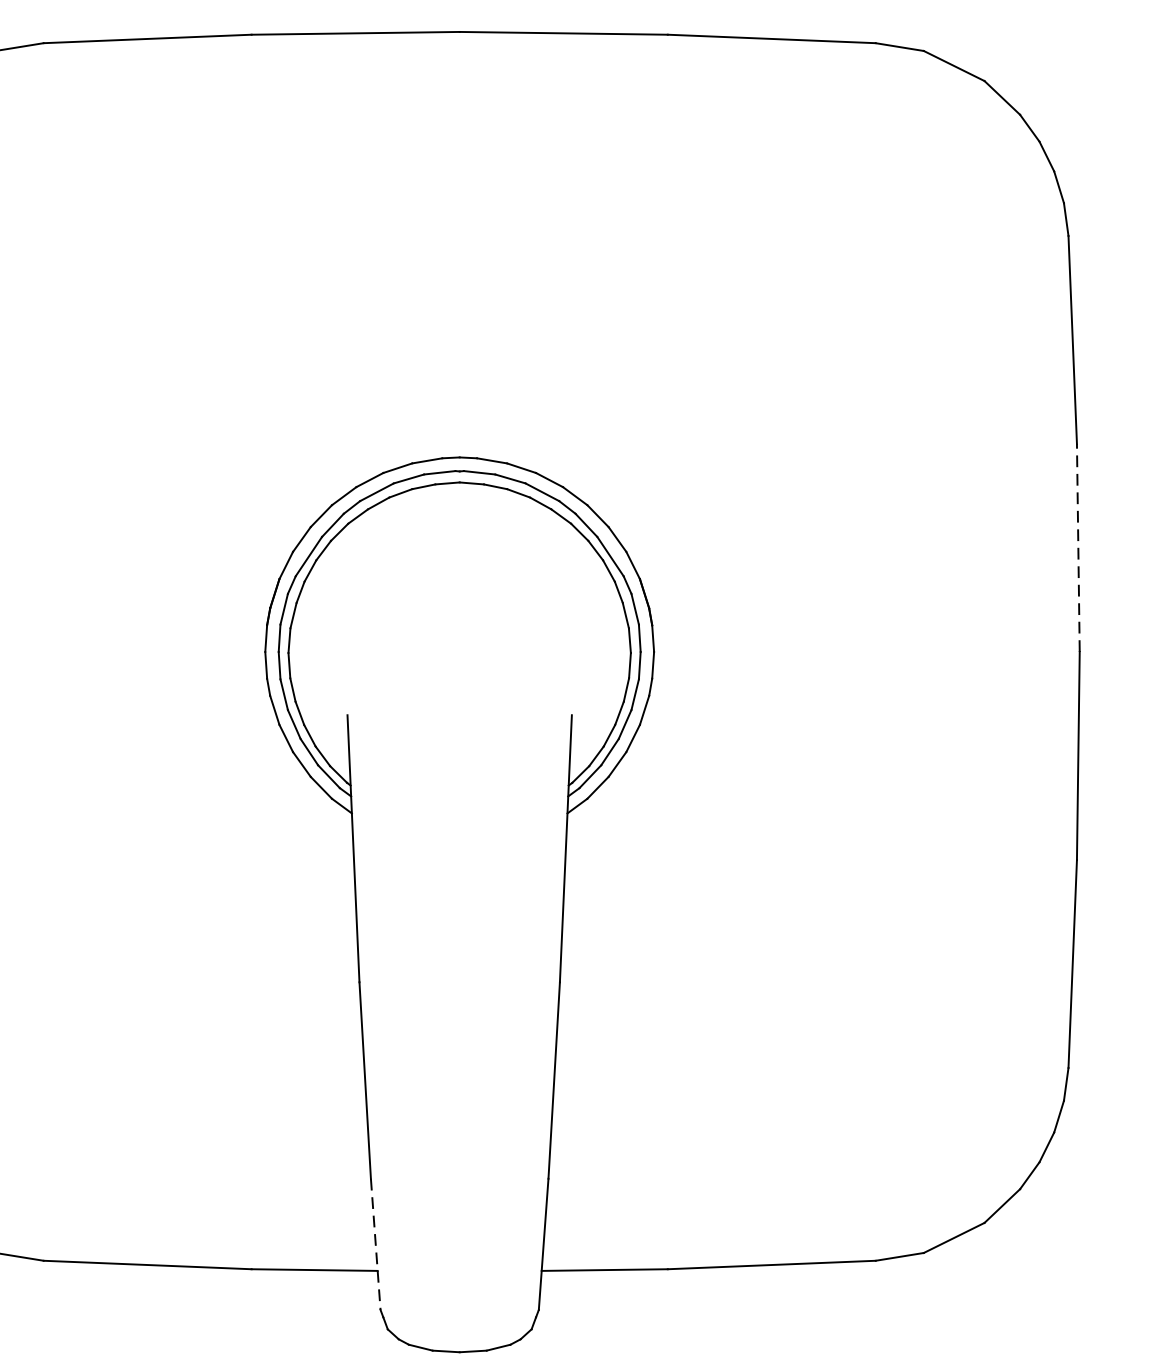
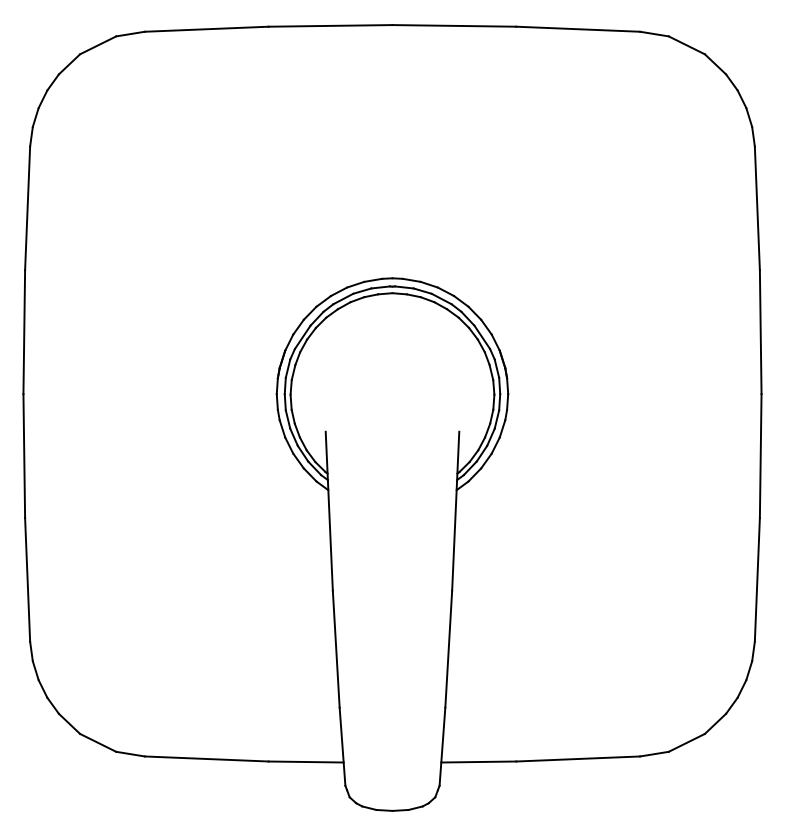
line: (1077, 548) -> (760, 332), dashed -> solid
line: (375, 1245) -> (342, 747), dashed -> solid

